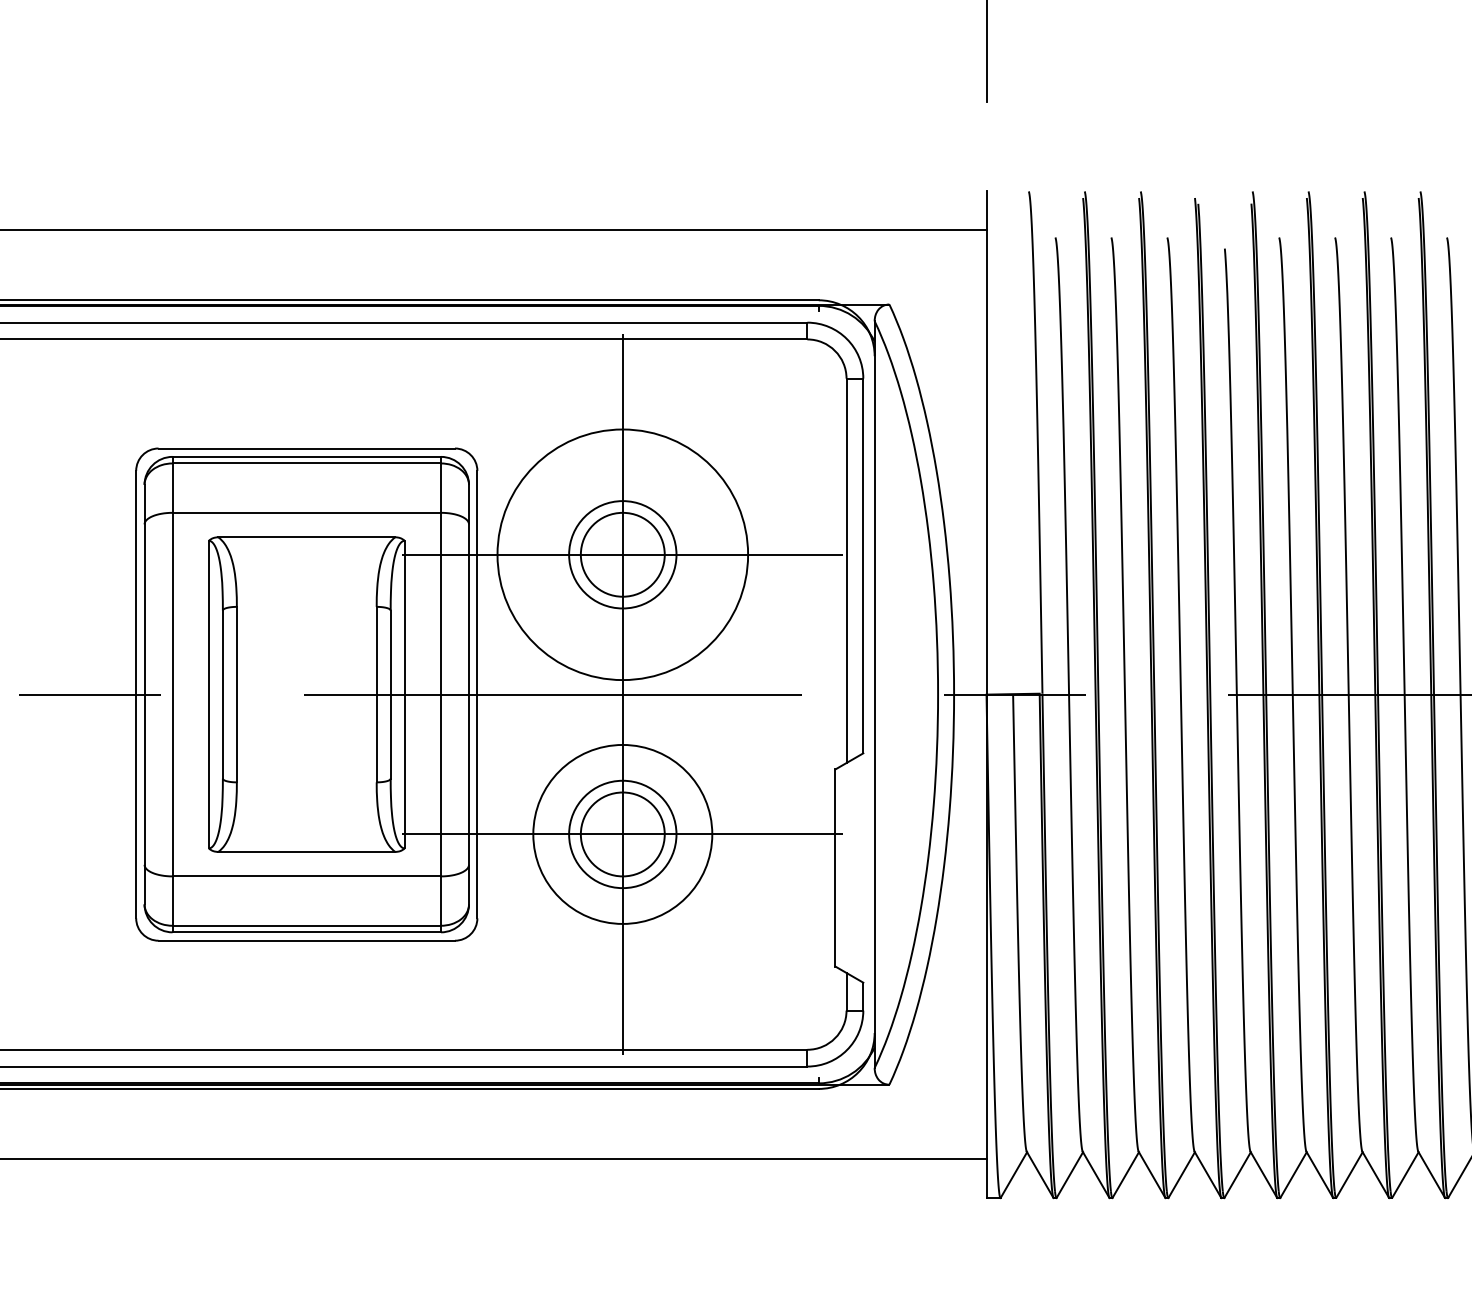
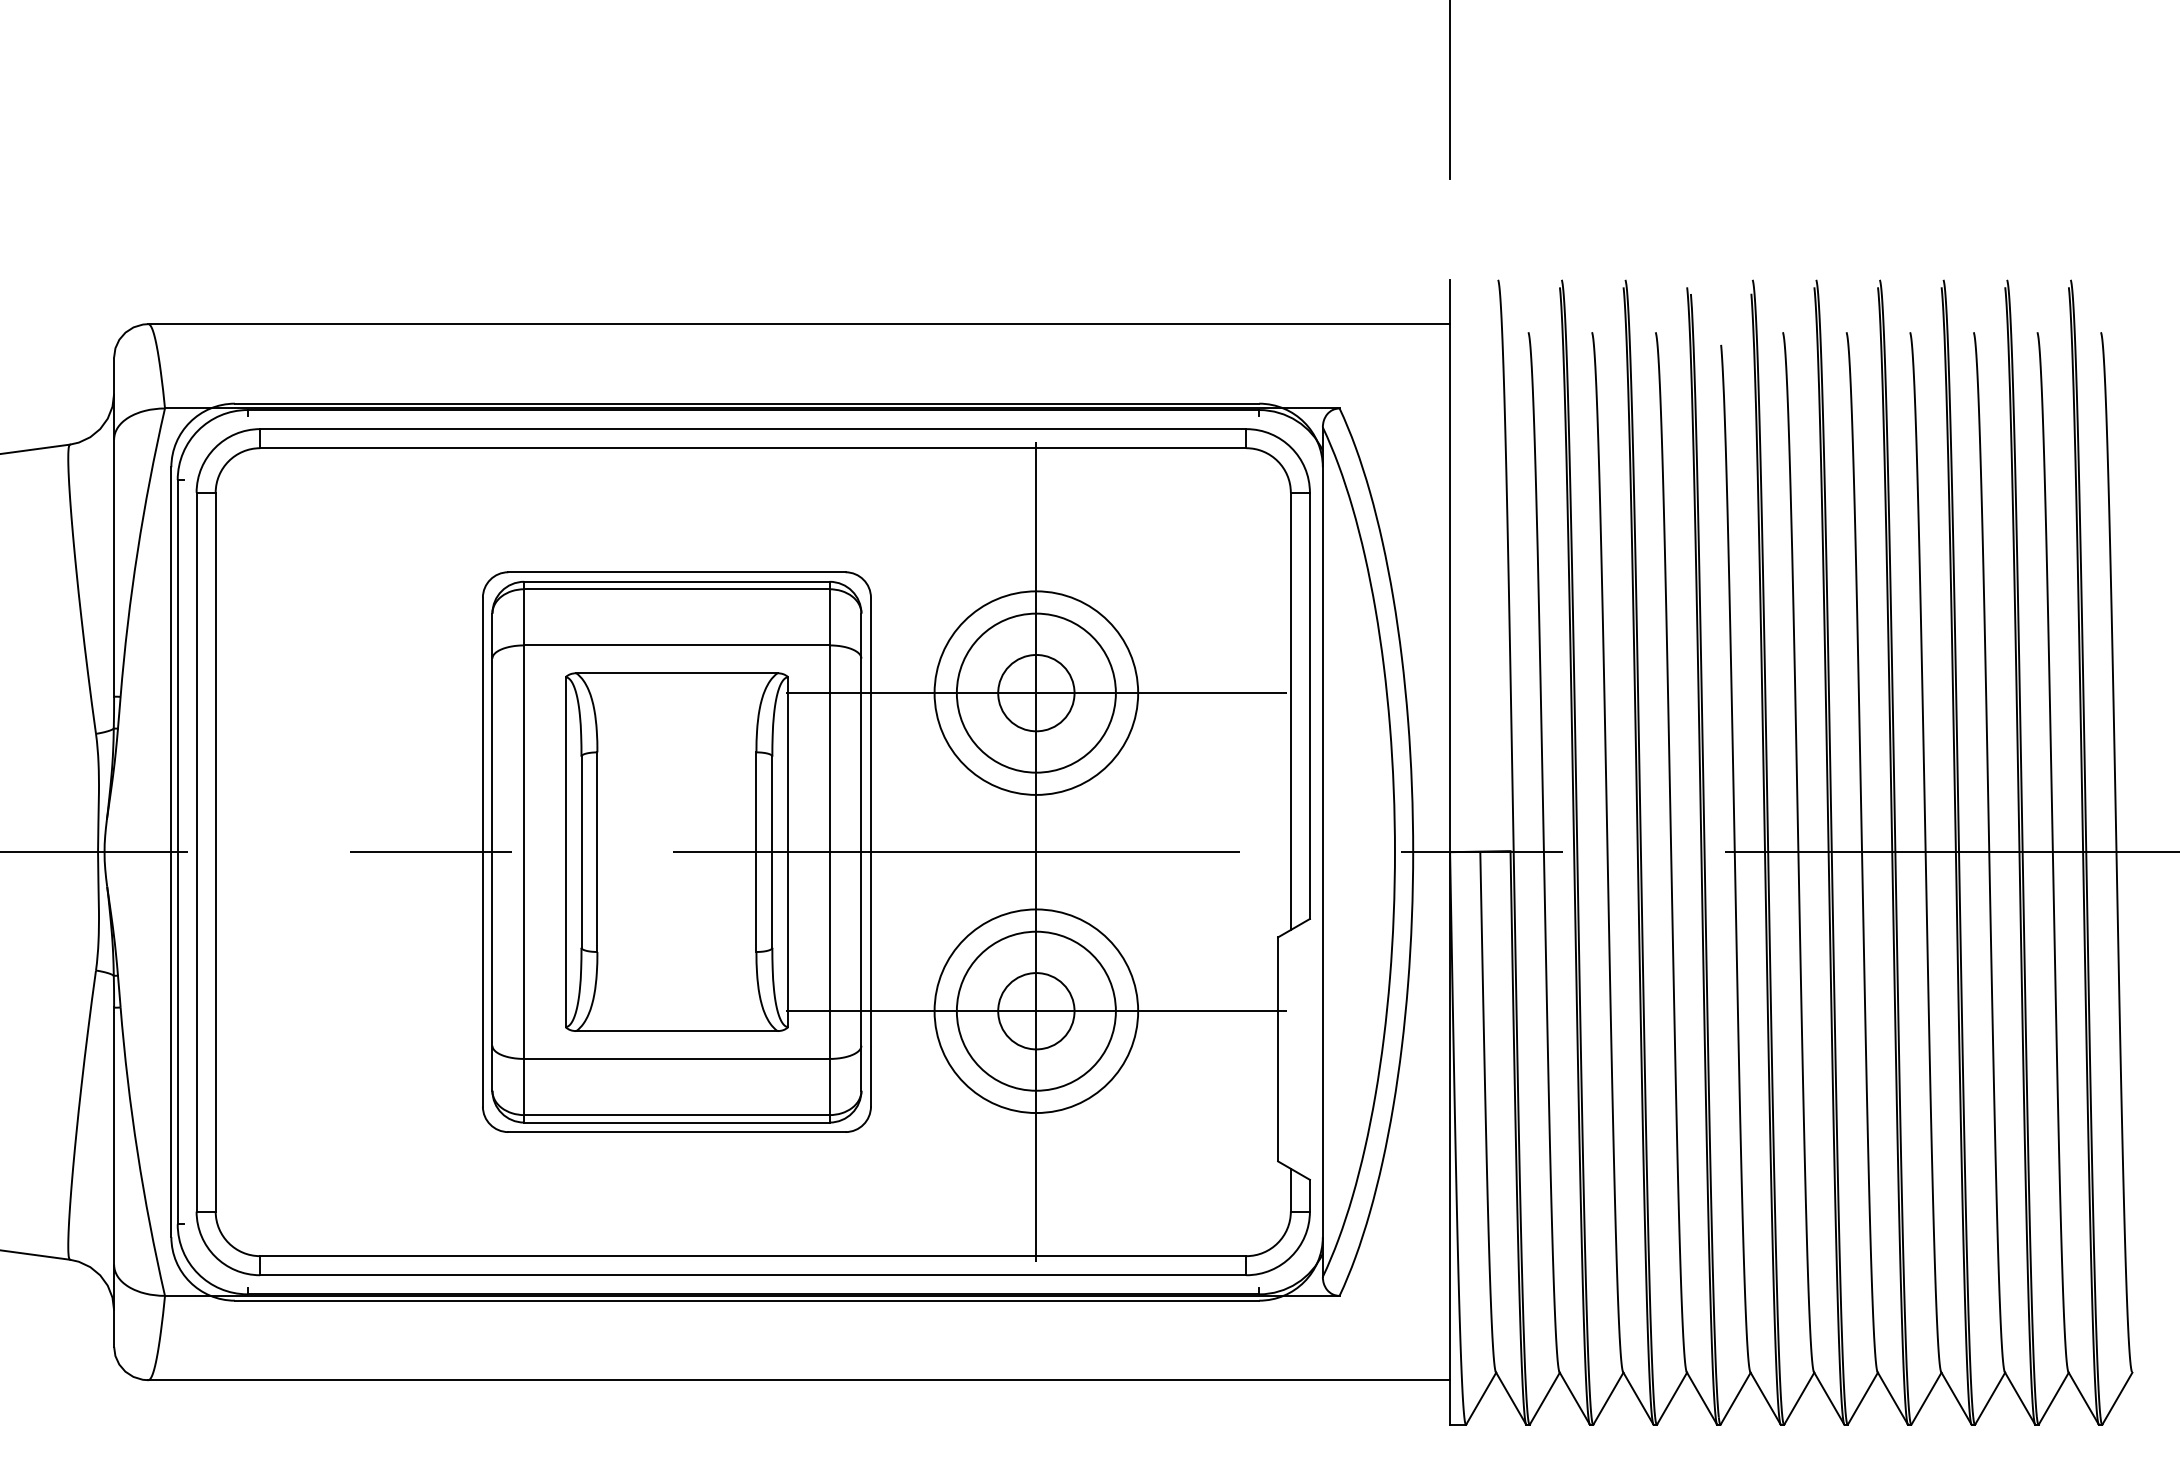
circle: (622, 554) -> (1035, 692), size x1.67
circle: (622, 554) -> (1036, 692), size x0.62
circle: (622, 554) -> (1036, 692), size x0.71
circle: (622, 833) -> (1035, 1010), size x1.67
circle: (622, 834) -> (1036, 1011), size x0.62

